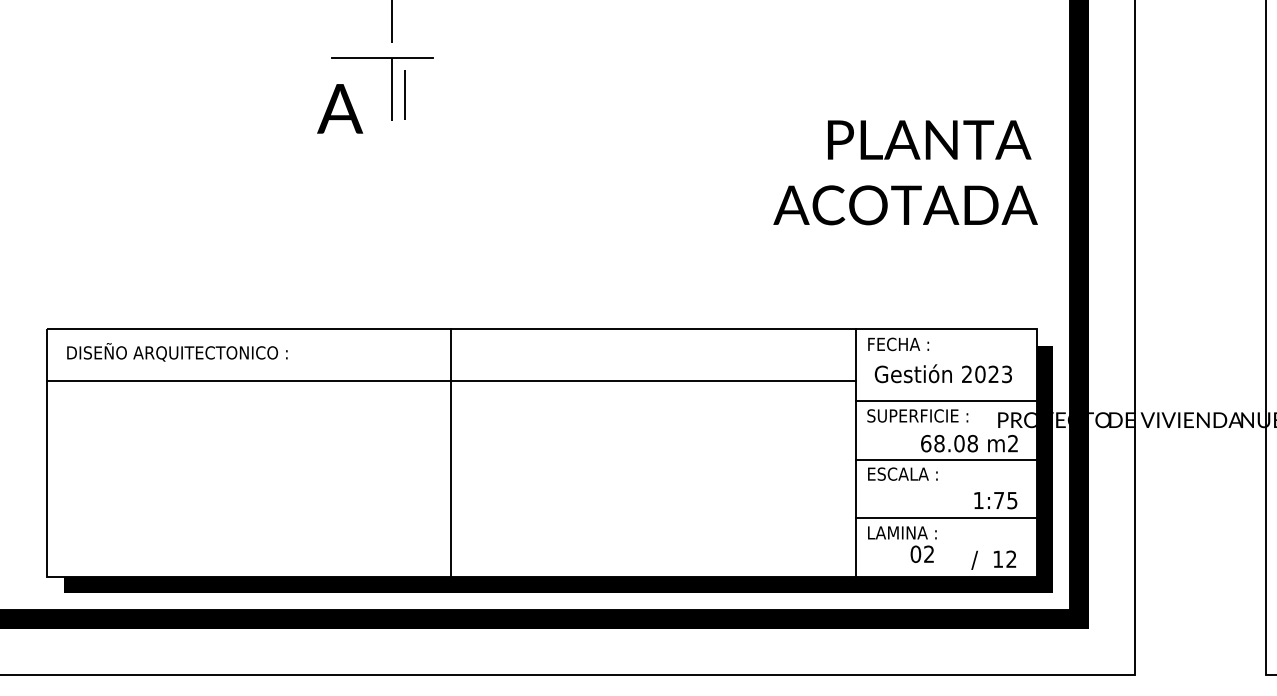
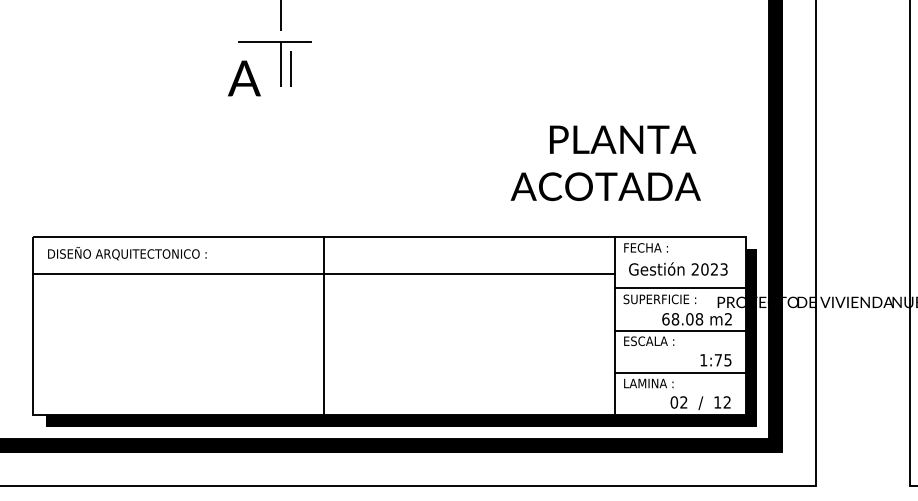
text: (905, 172) -> (605, 163), moved
text: (921, 553) -> (678, 401), moved

